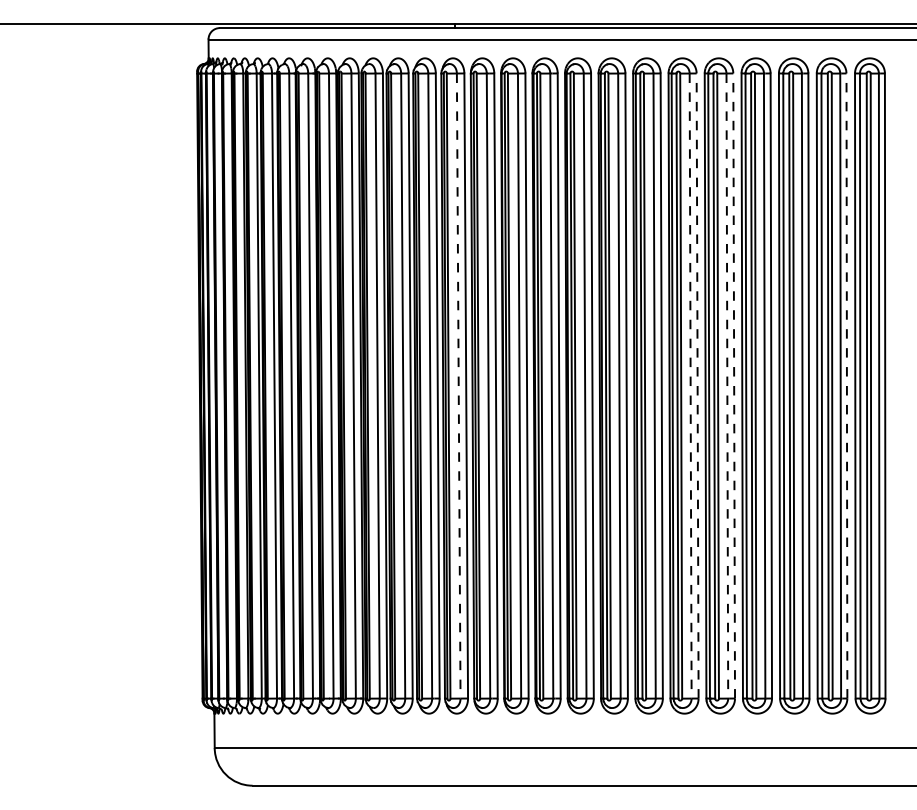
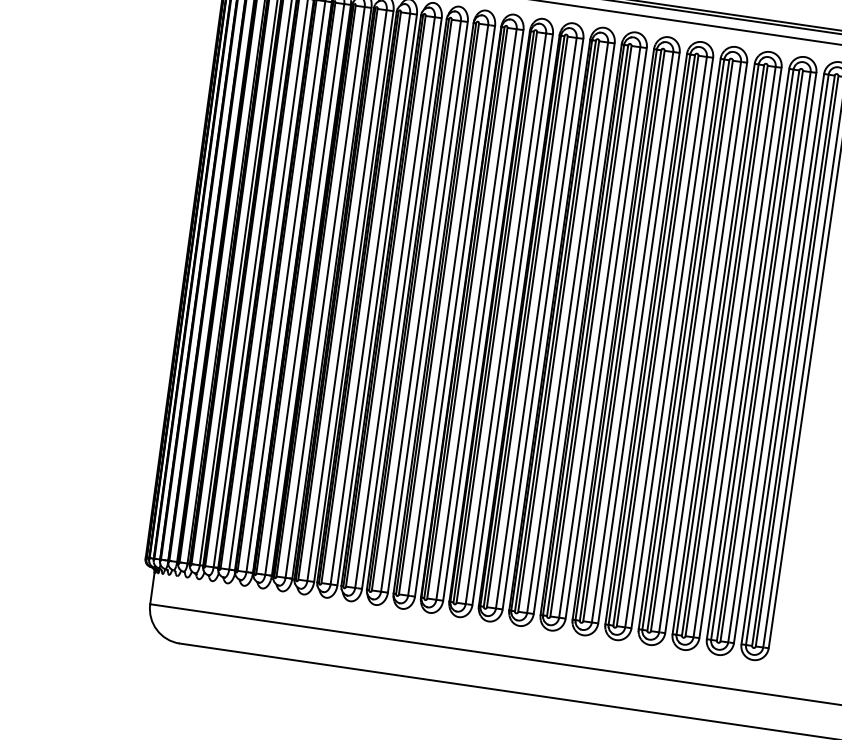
line: (458, 386) -> (420, 306), dashed -> solid
line: (690, 386) -> (632, 337), dashed -> solid
line: (697, 386) -> (638, 338), dashed -> solid
line: (727, 386) -> (666, 342), dashed -> solid
line: (734, 386) -> (672, 343), dashed -> solid
line: (846, 386) -> (774, 358), dashed -> solid

